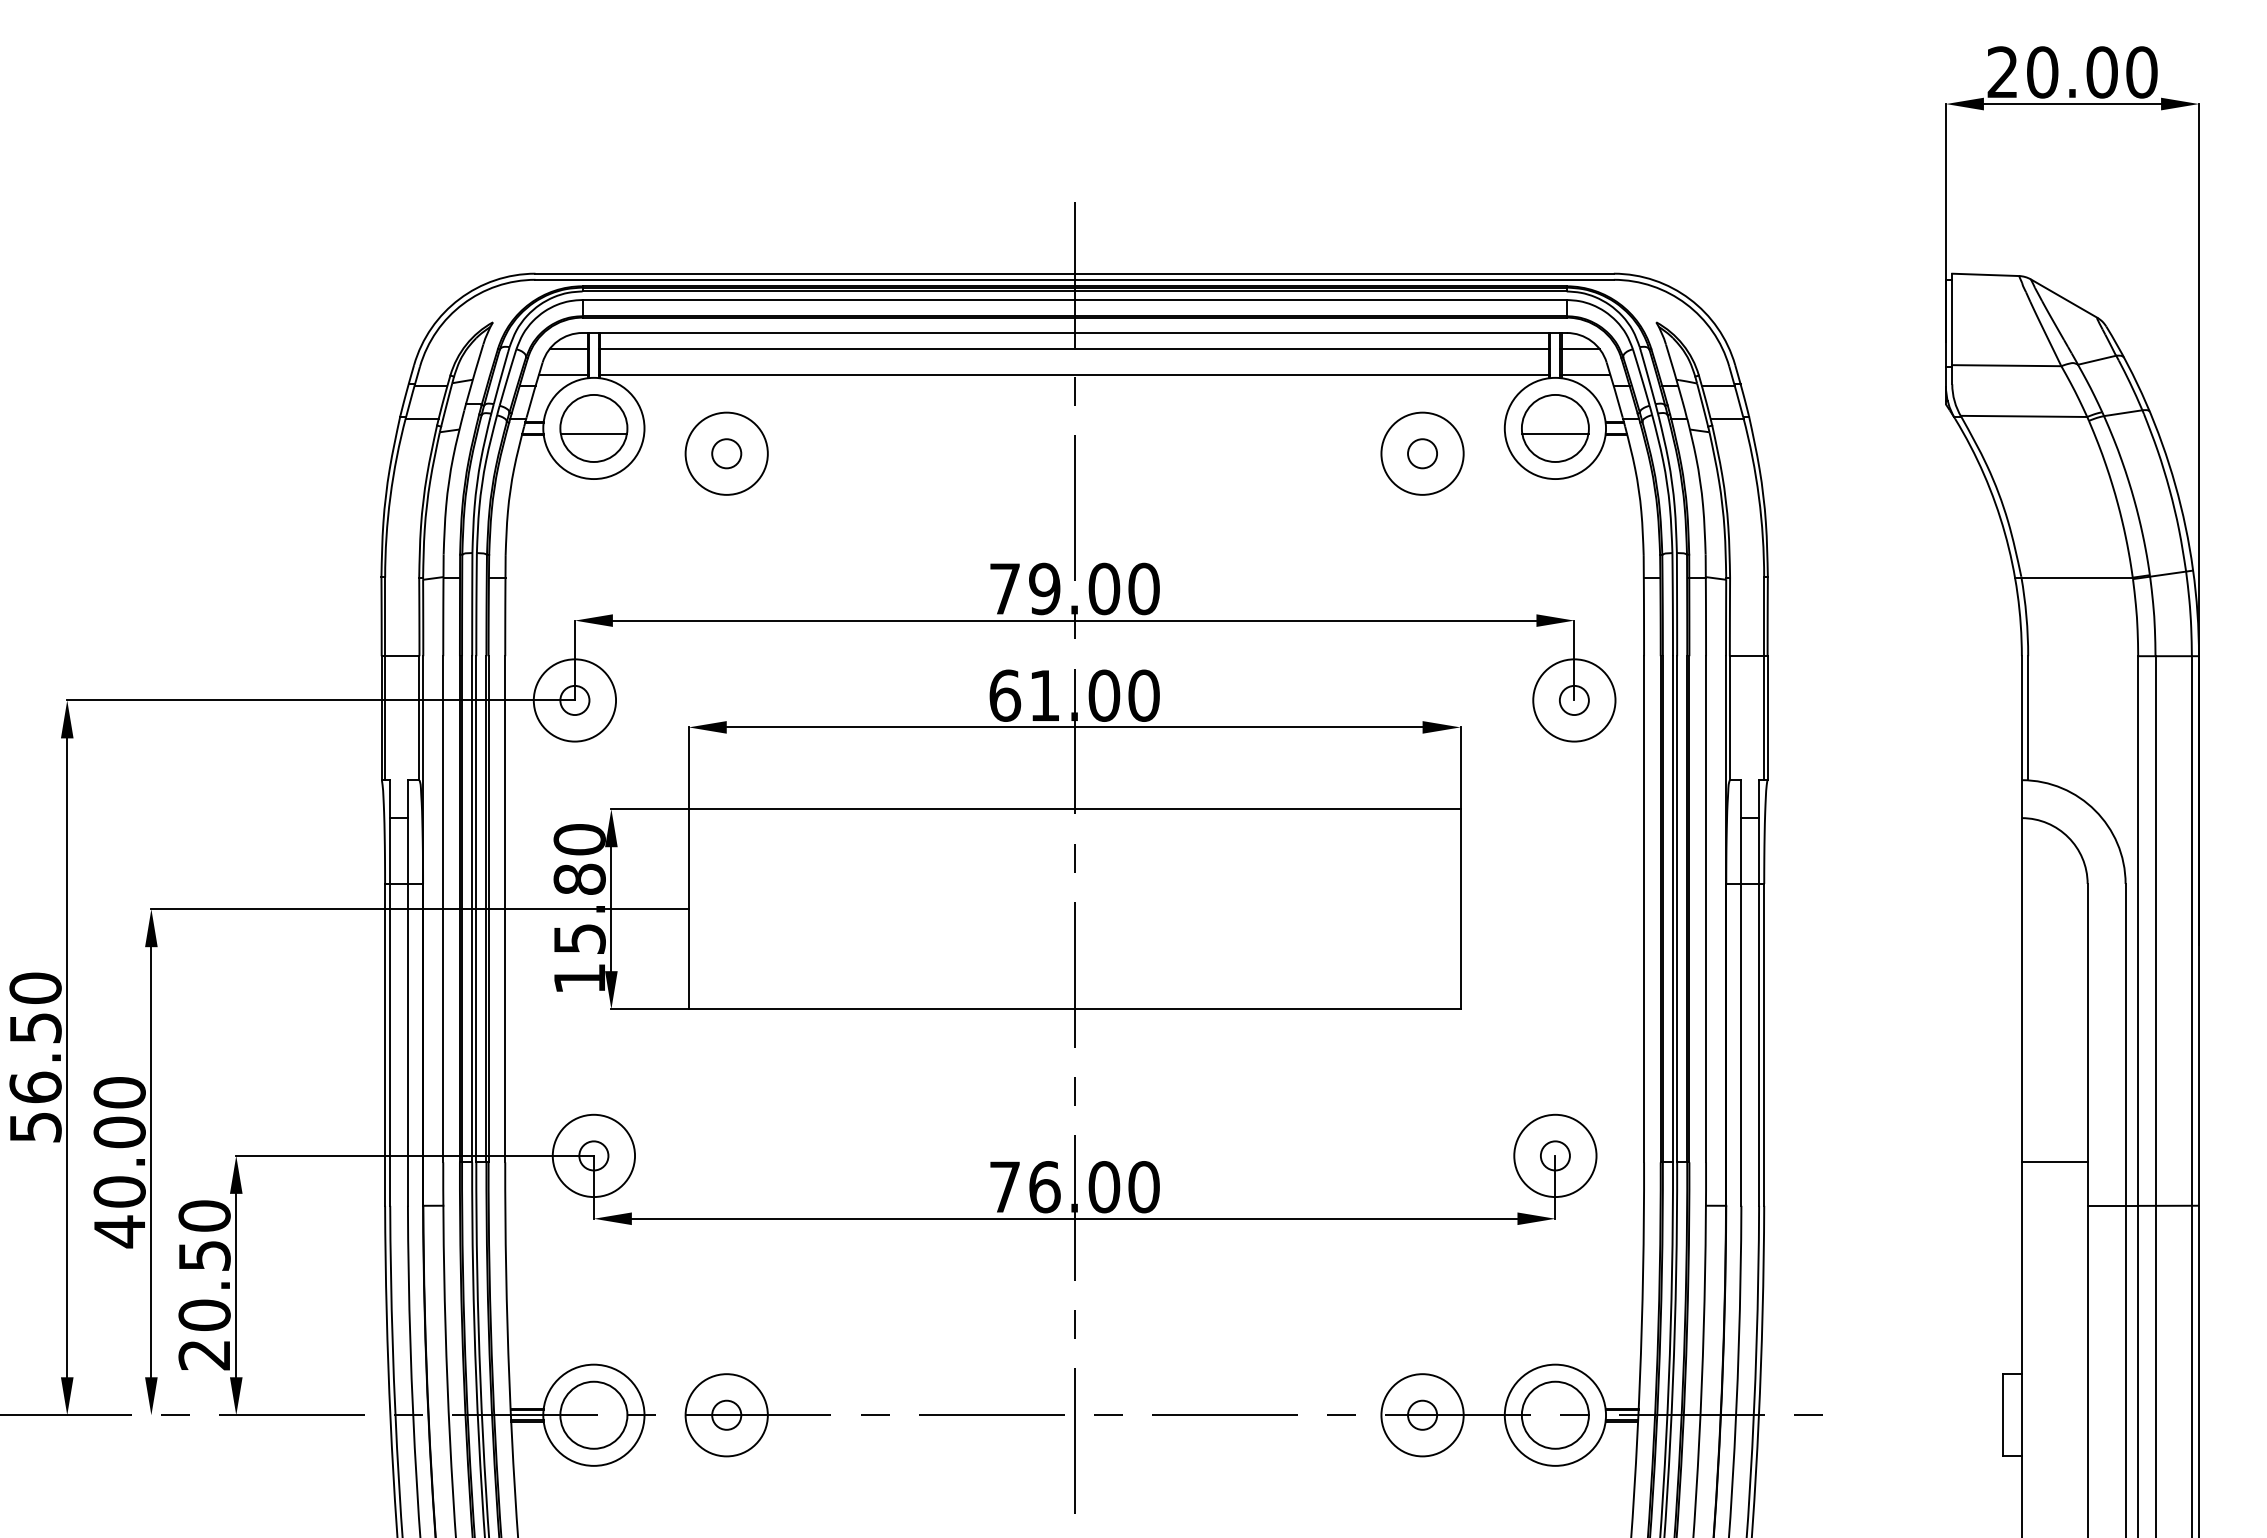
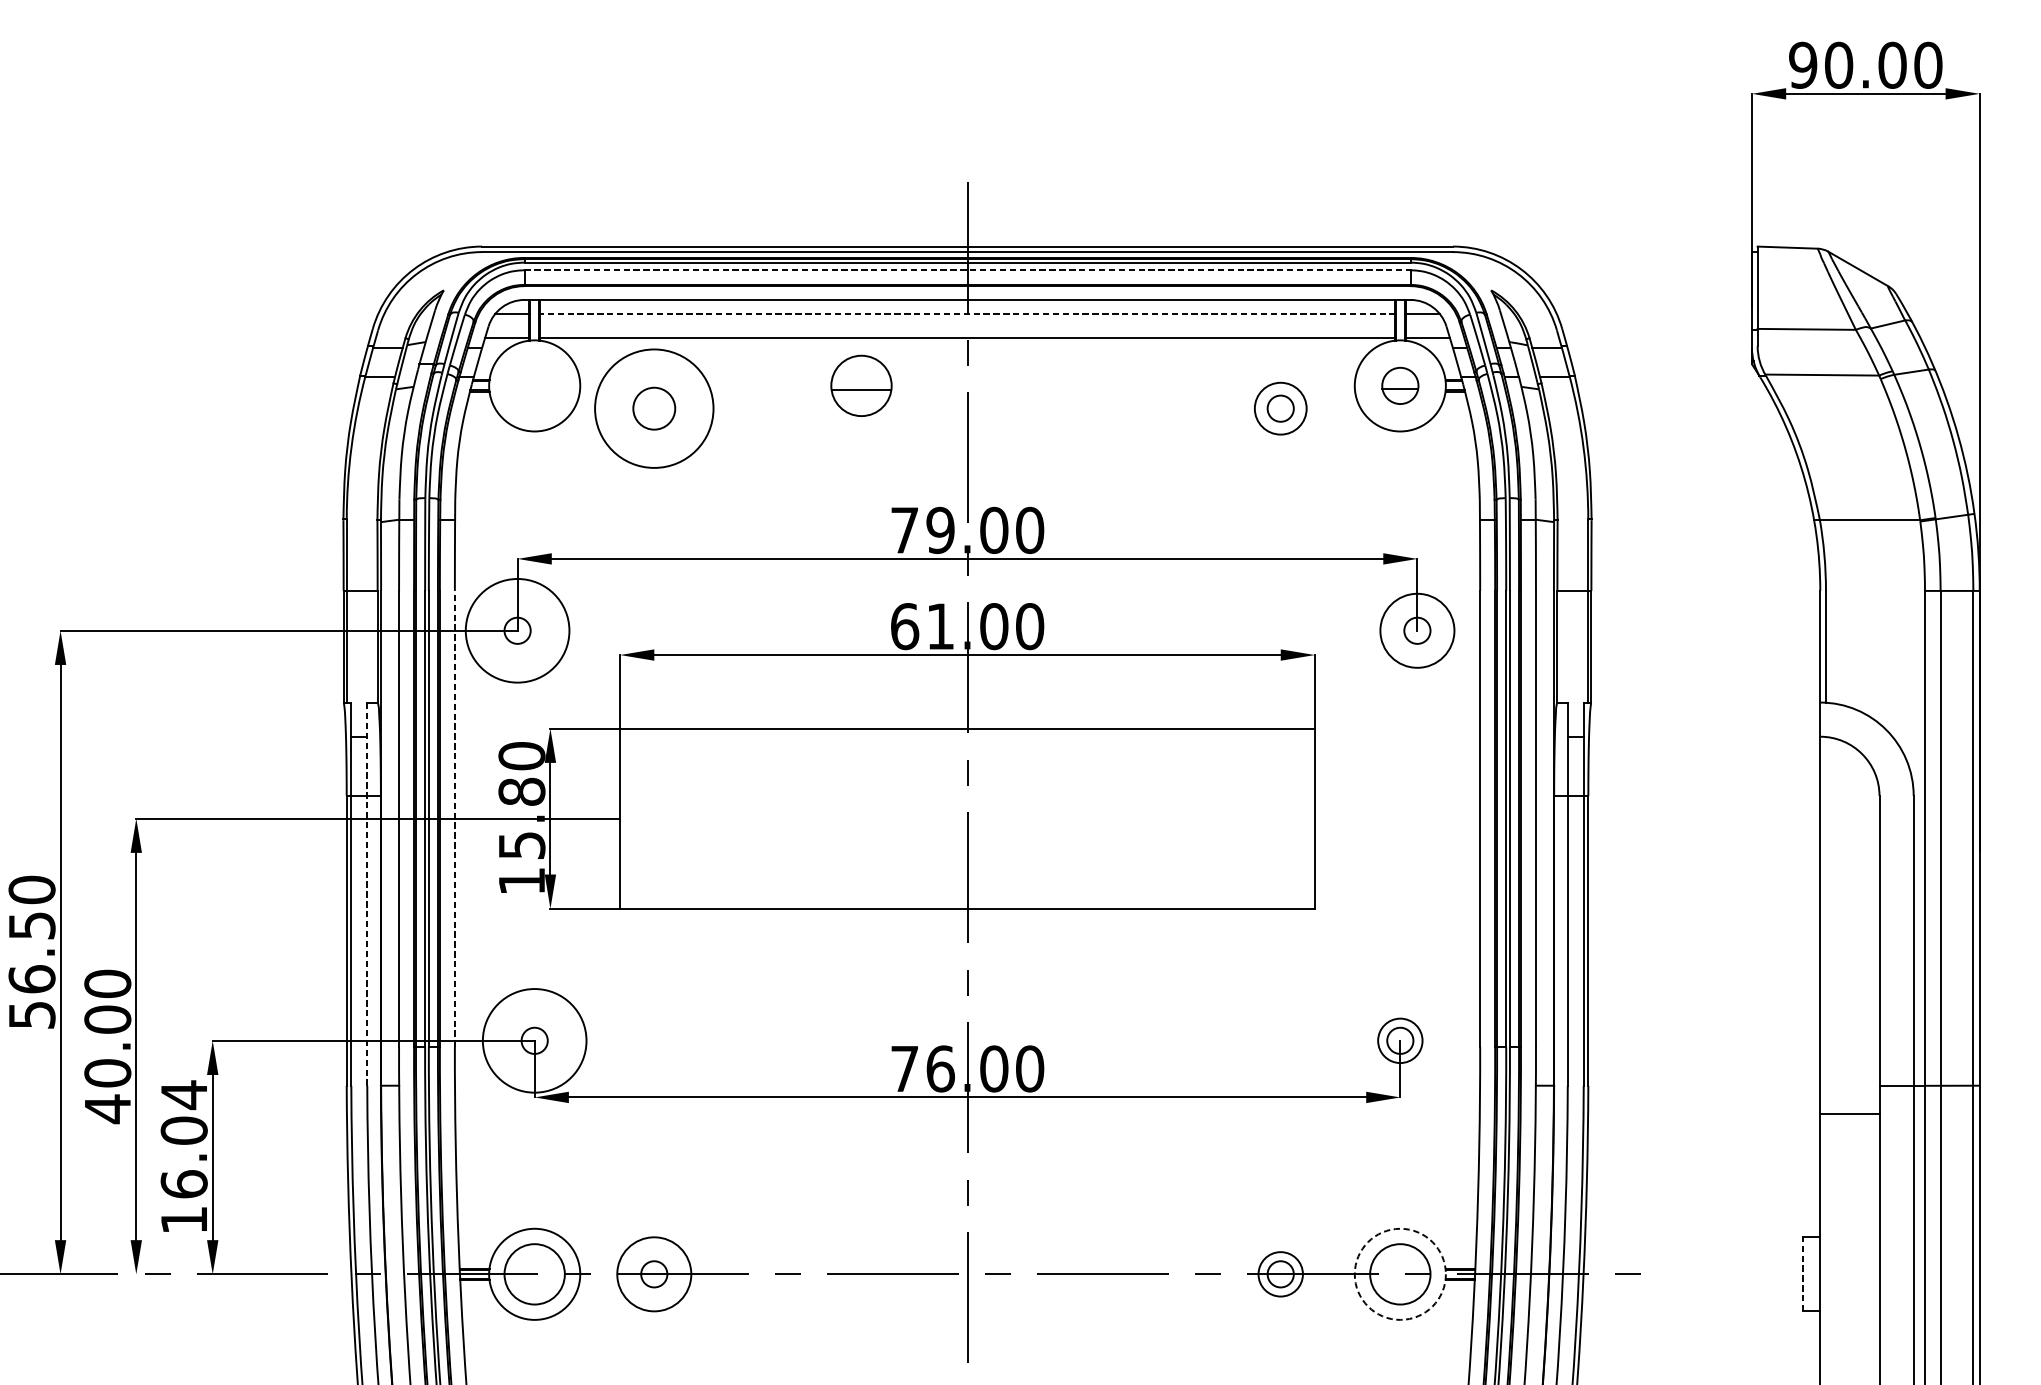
text: (2002, 72) -> (1802, 65), 20.00 -> 90.00
line: (1075, 299) -> (968, 269), solid -> dashed
line: (1074, 349) -> (967, 314), solid -> dashed
part: (593, 428) -> (861, 385), moved
part: (1555, 428) -> (1400, 385), size x0.6
circle: (726, 453) -> (654, 408), size x1.6
circle: (726, 453) -> (654, 408), size x1.6
circle: (1422, 453) -> (1280, 408), size x0.7
circle: (574, 700) -> (517, 630), size x1.4
line: (505, 908) -> (455, 818), solid -> dashed
line: (407, 993) -> (366, 894), solid -> dashed
circle: (593, 1155) -> (534, 1040), size x1.4
circle: (1555, 1155) -> (1400, 1040), size x0.6
line: (2054, 1162) -> (1849, 1114), moved
text: (204, 1284) -> (184, 1156), 20.50 -> 16.04
circle: (1555, 1414) -> (1400, 1273), solid -> dashed
line: (2002, 1414) -> (1802, 1273), solid -> dashed
circle: (1422, 1415) -> (1280, 1274), size x0.6

